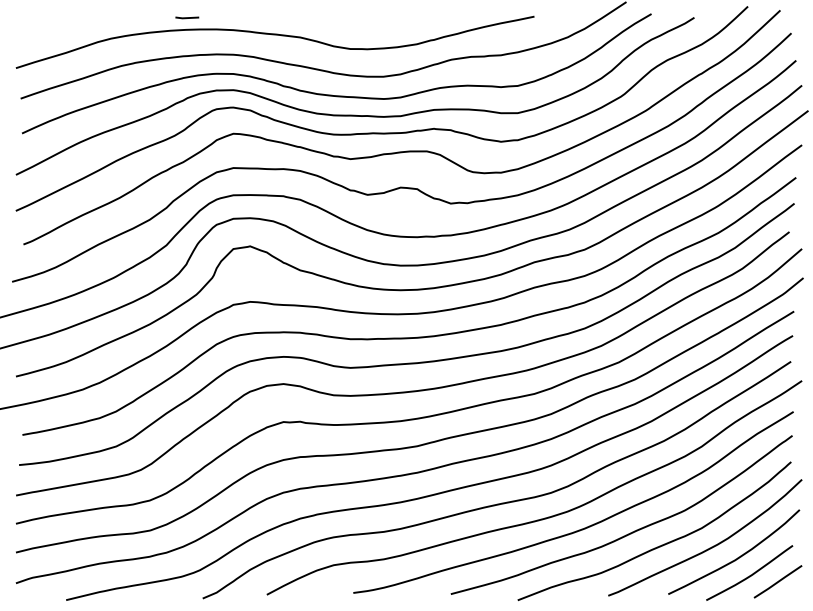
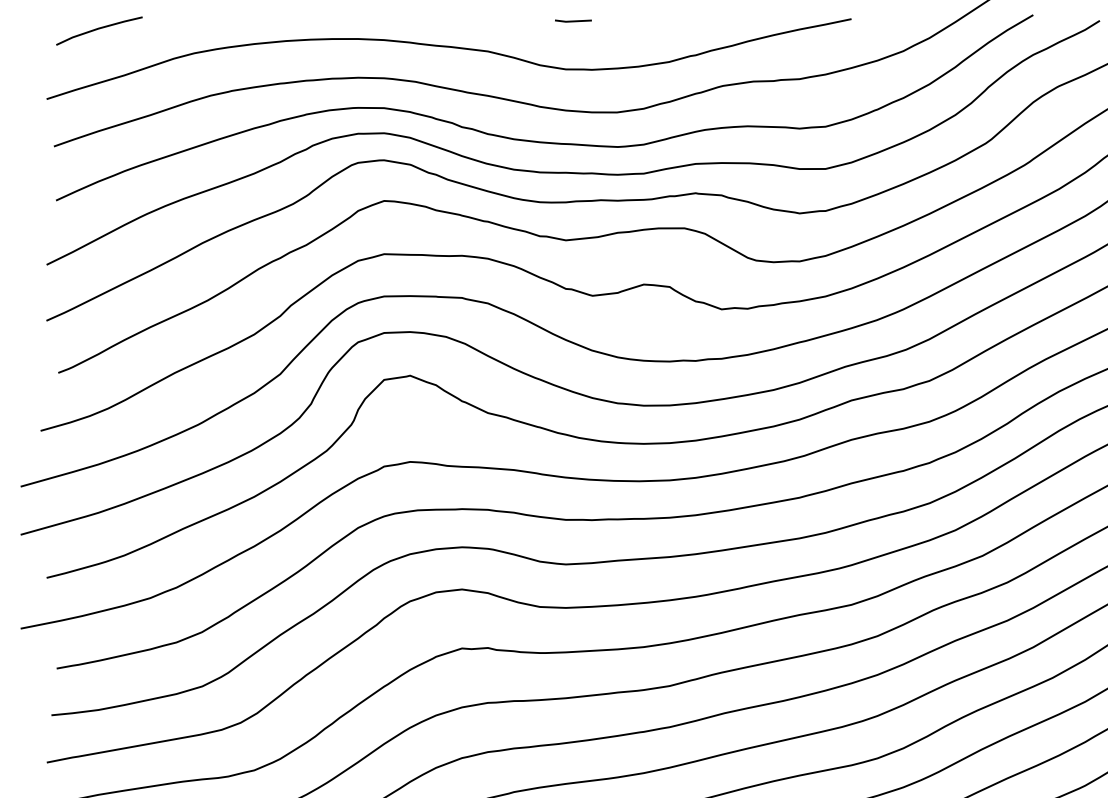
line: (187, 17) -> (573, 20), moved
line: (49, 23) -> (98, 29), added

